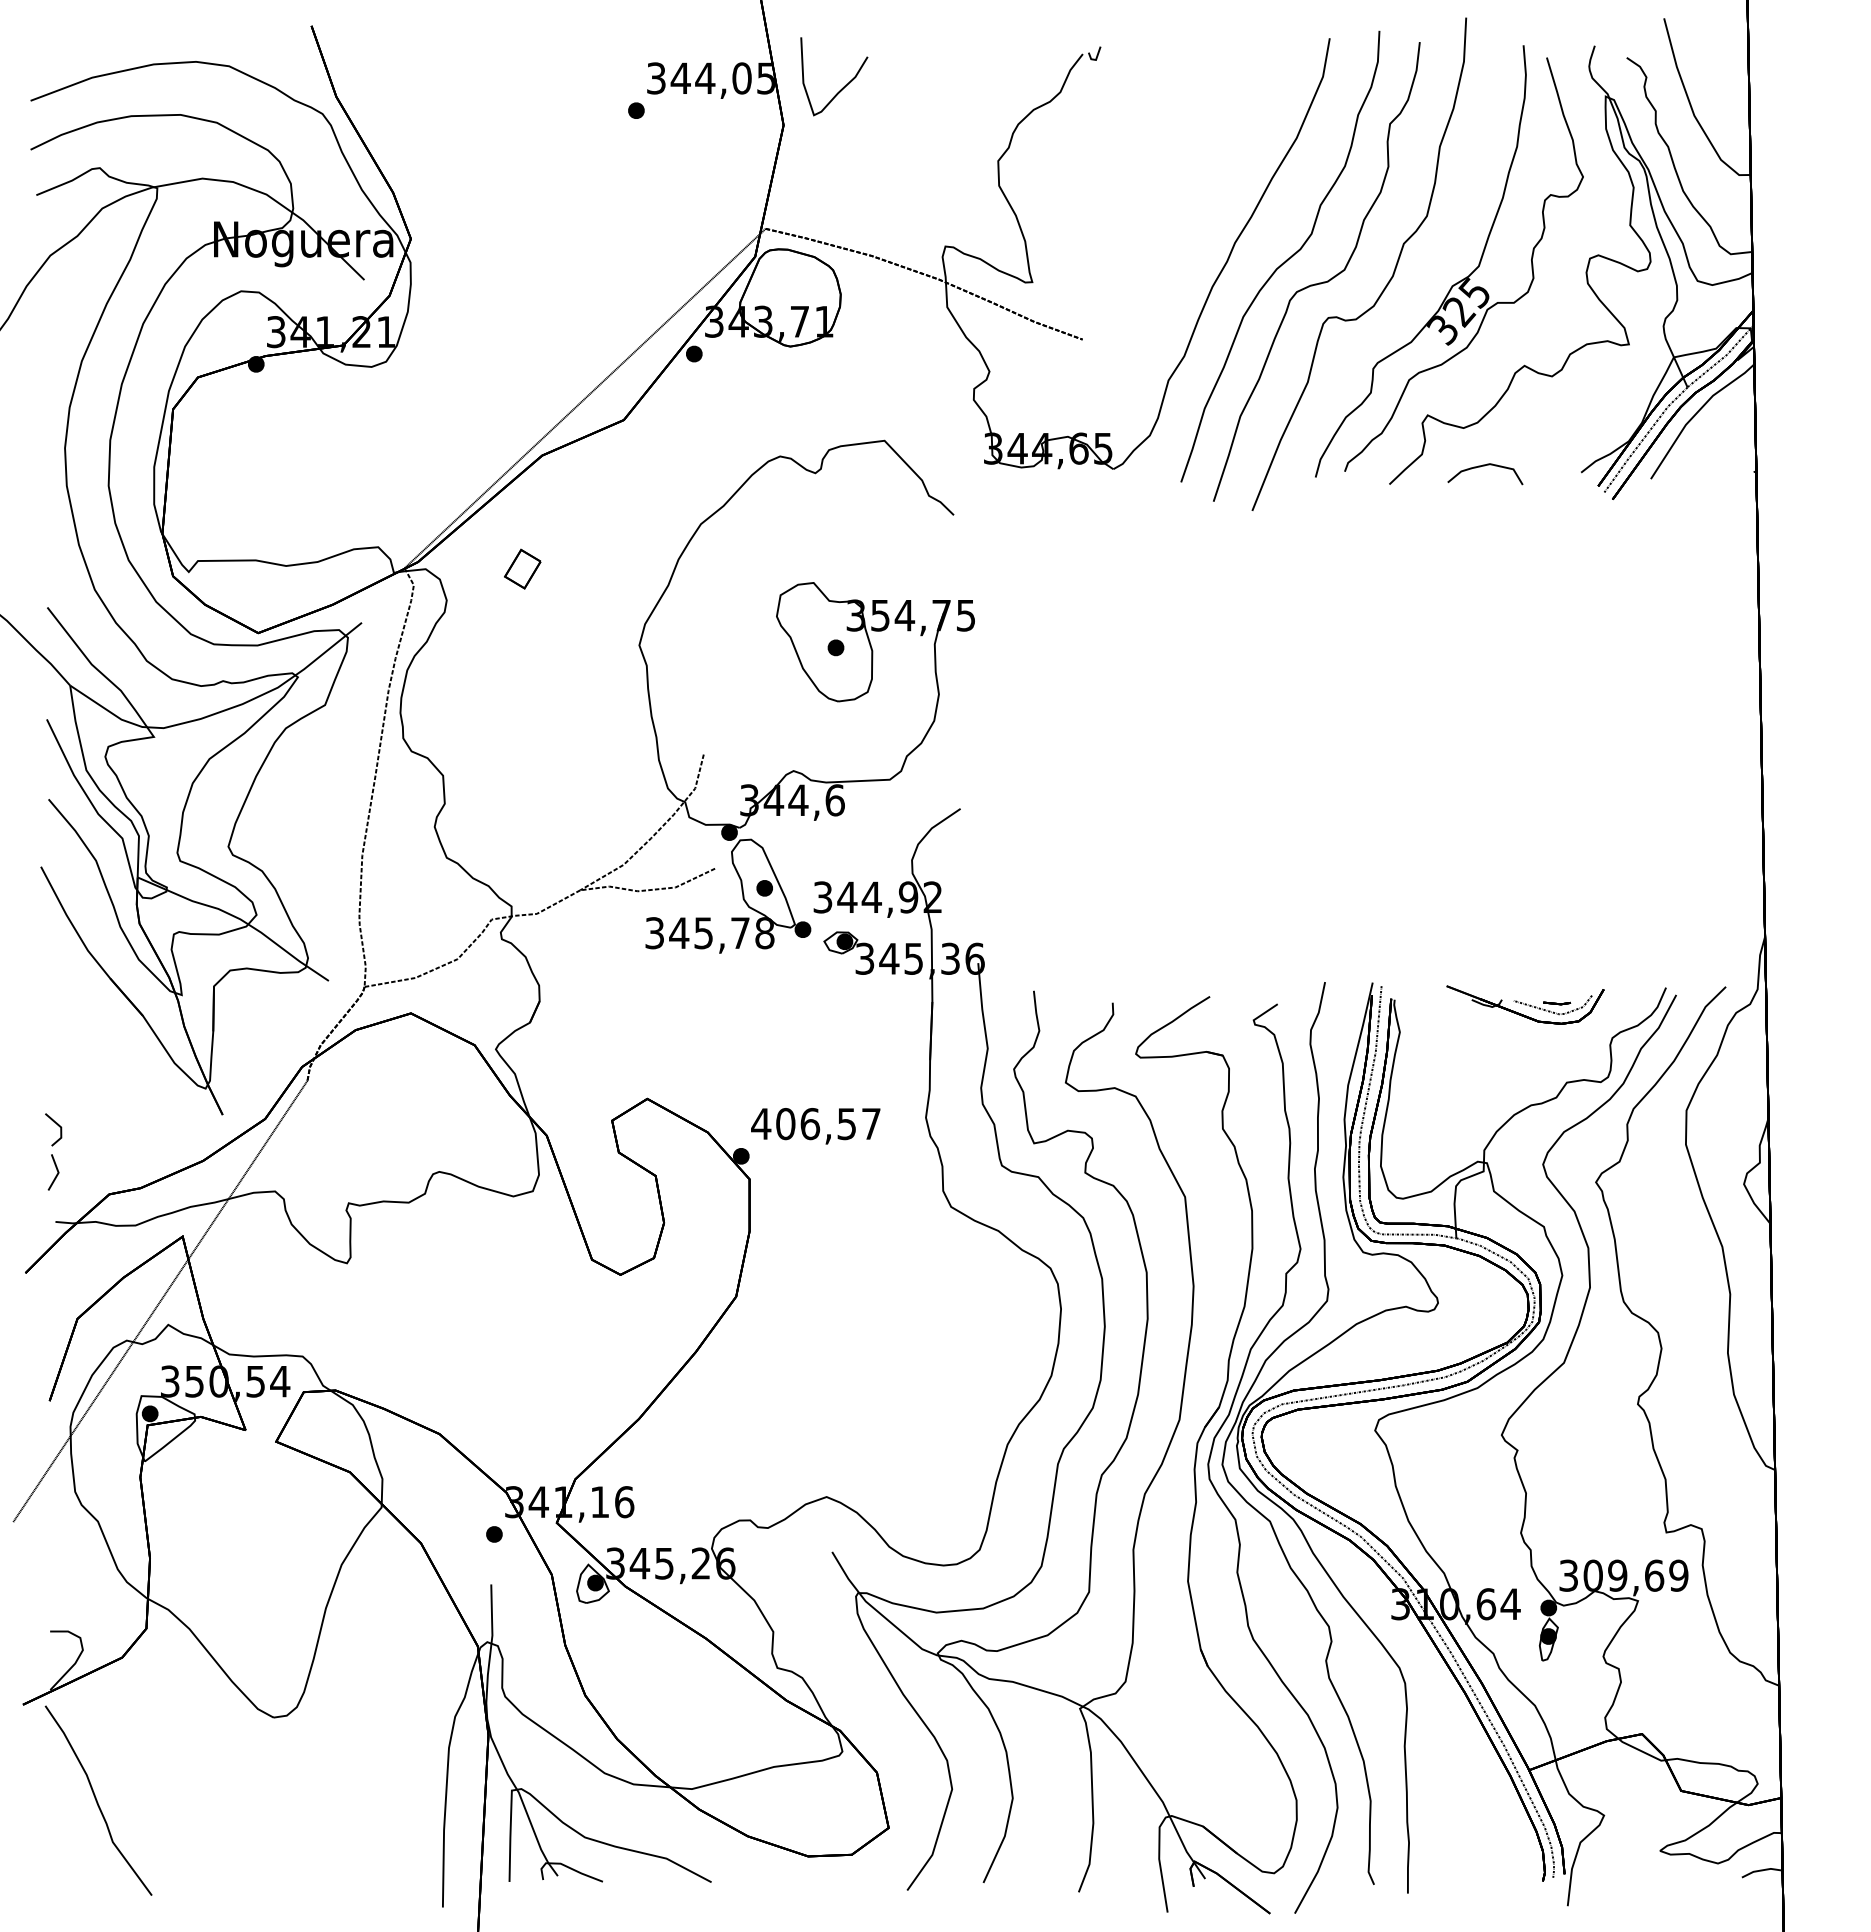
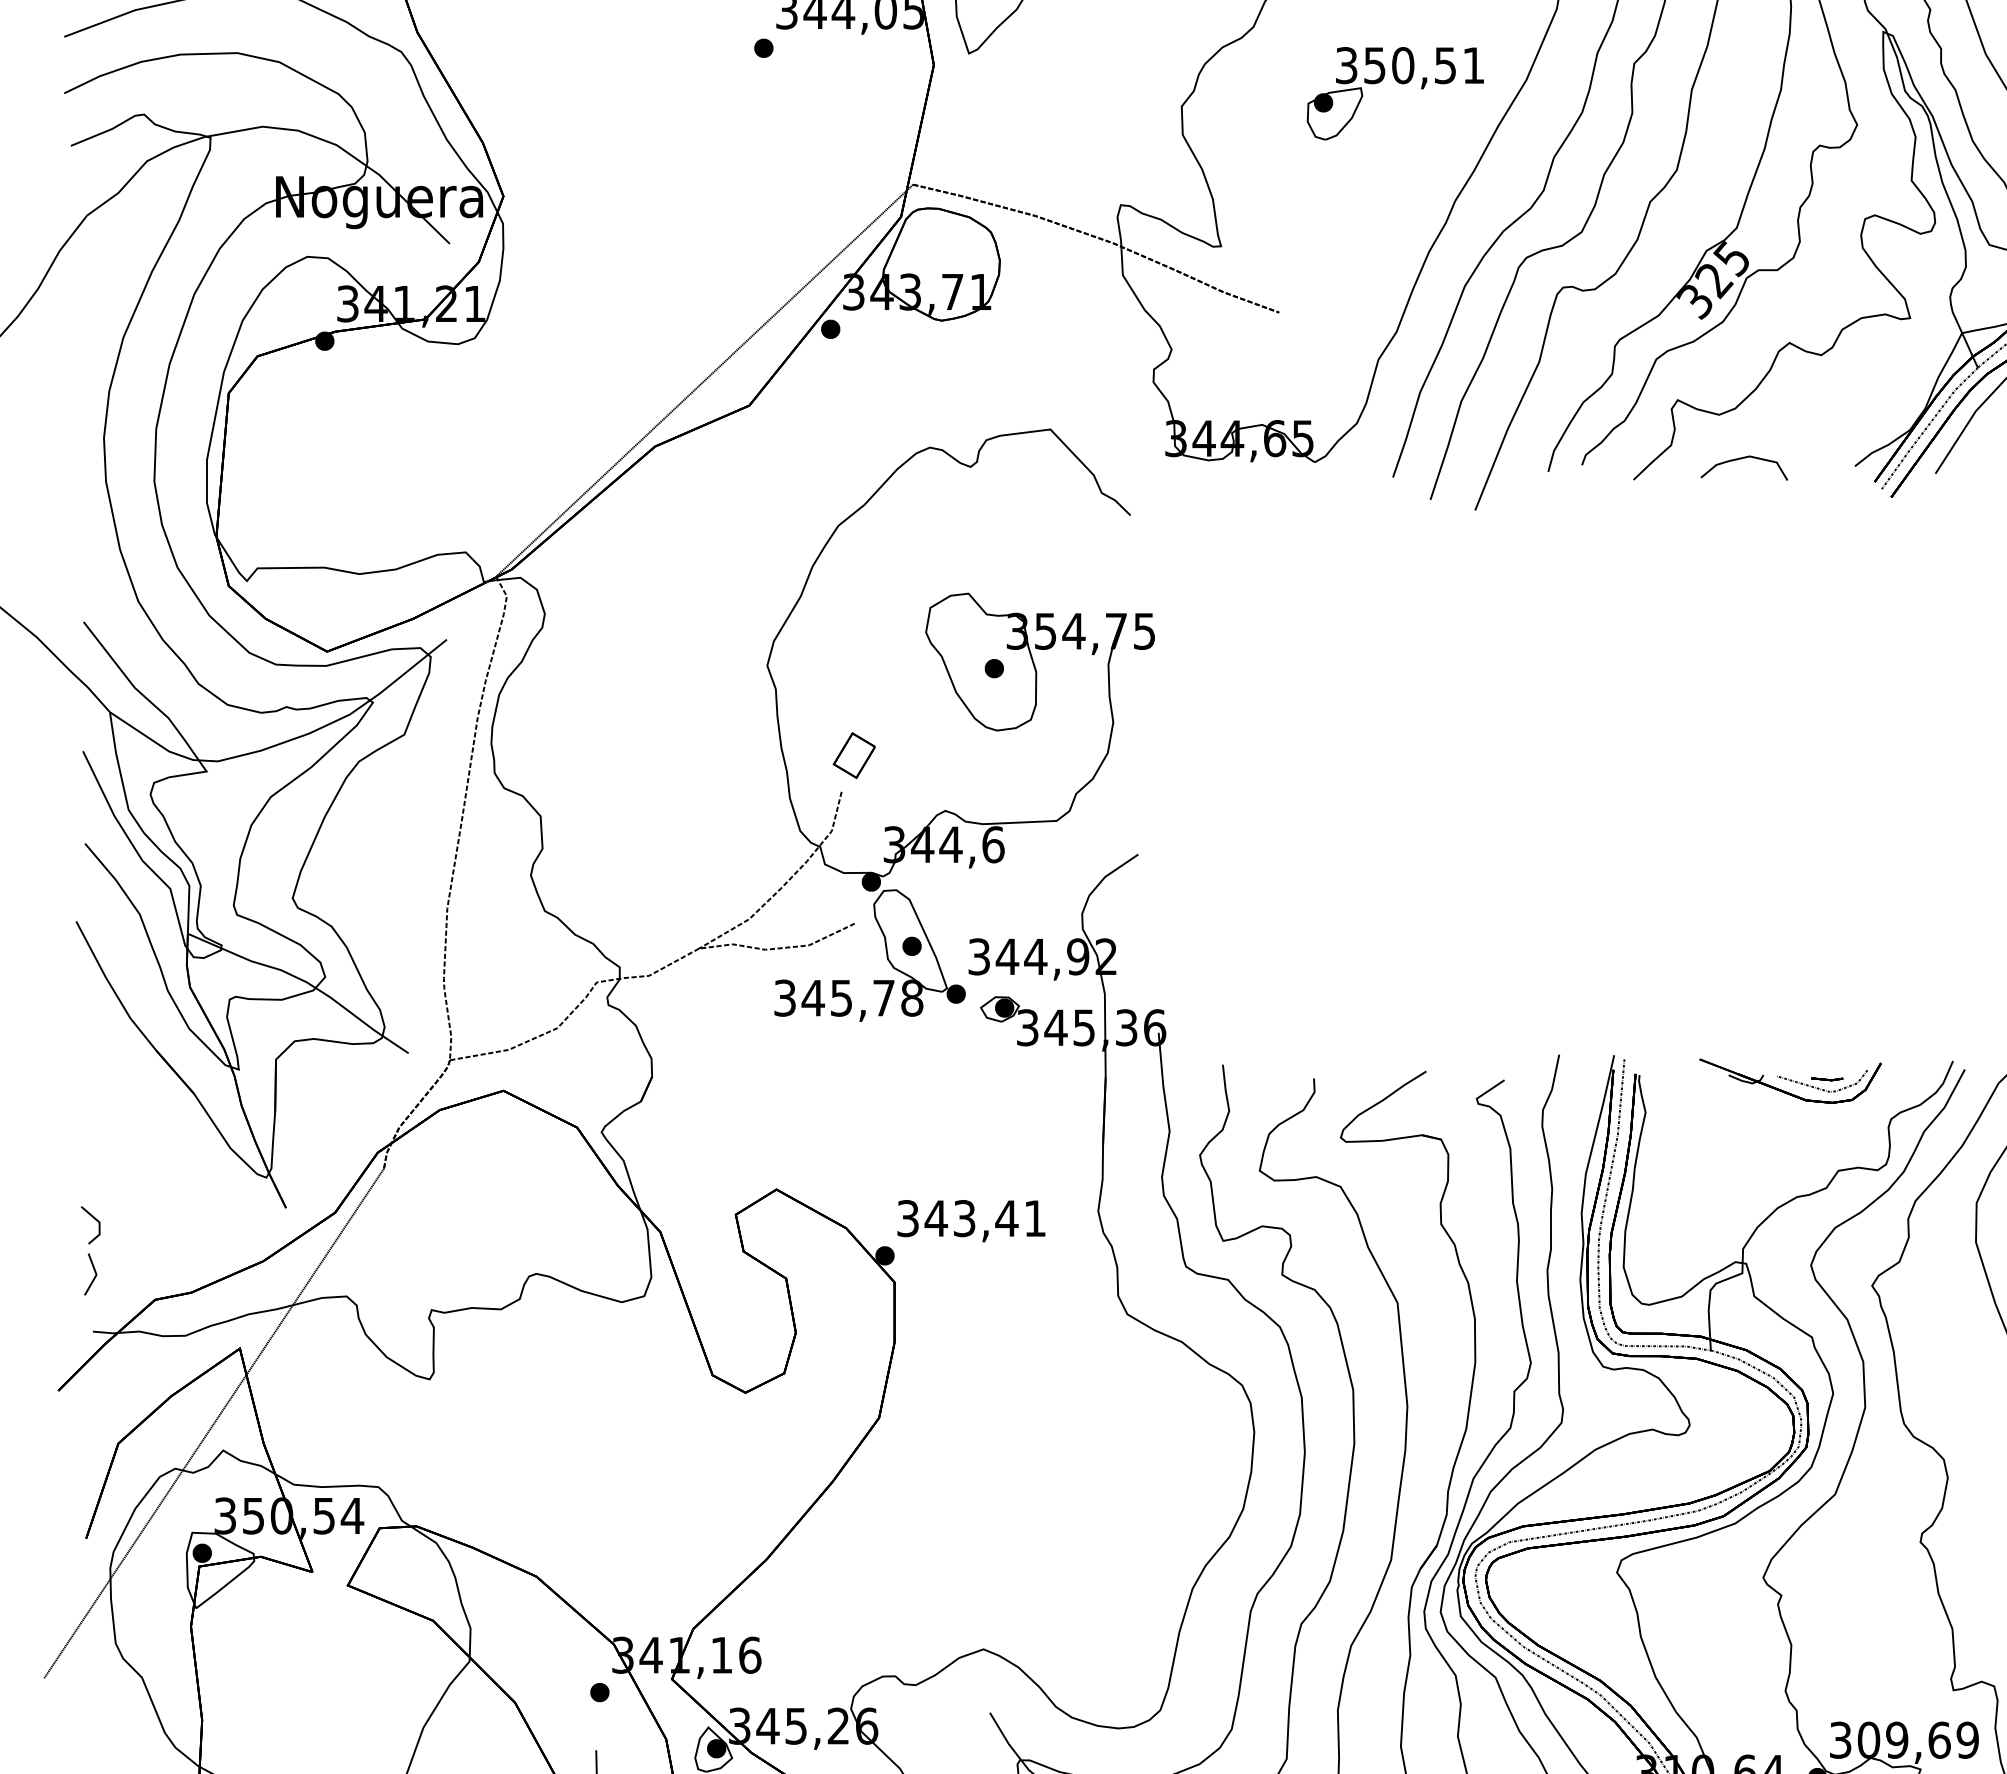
part: (1186, 141) -> (1399, 83), added
part: (522, 568) -> (854, 754), moved
text: (815, 1124) -> (970, 1219), 406,57 -> 343,41

